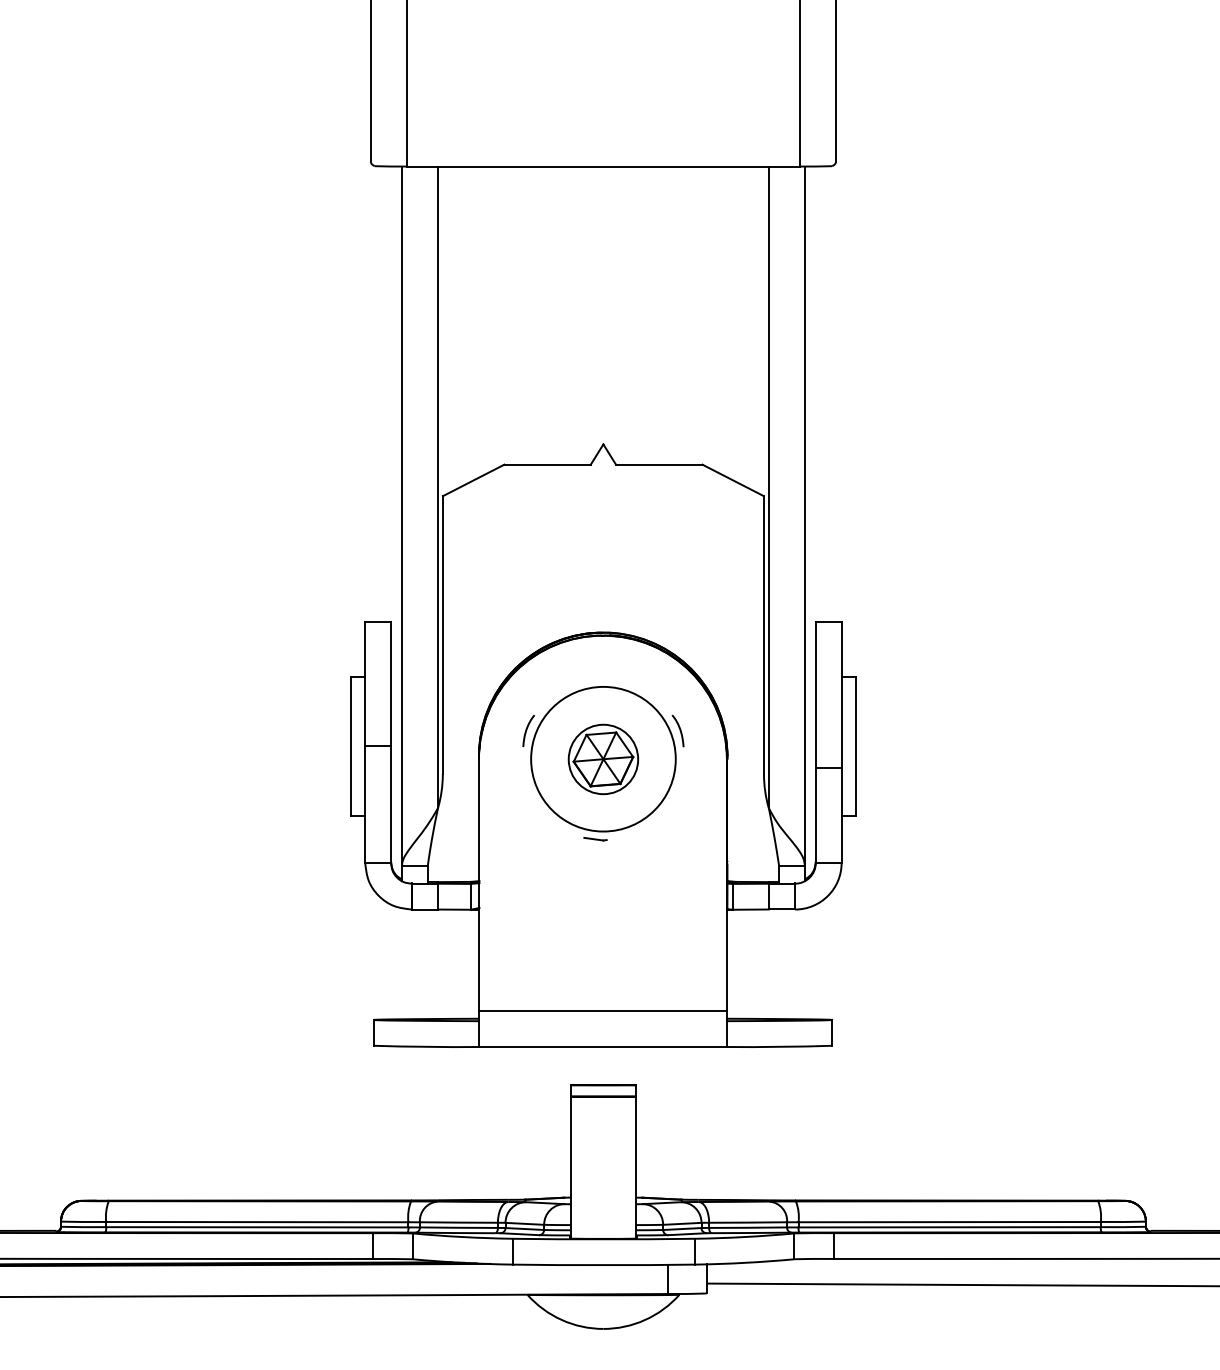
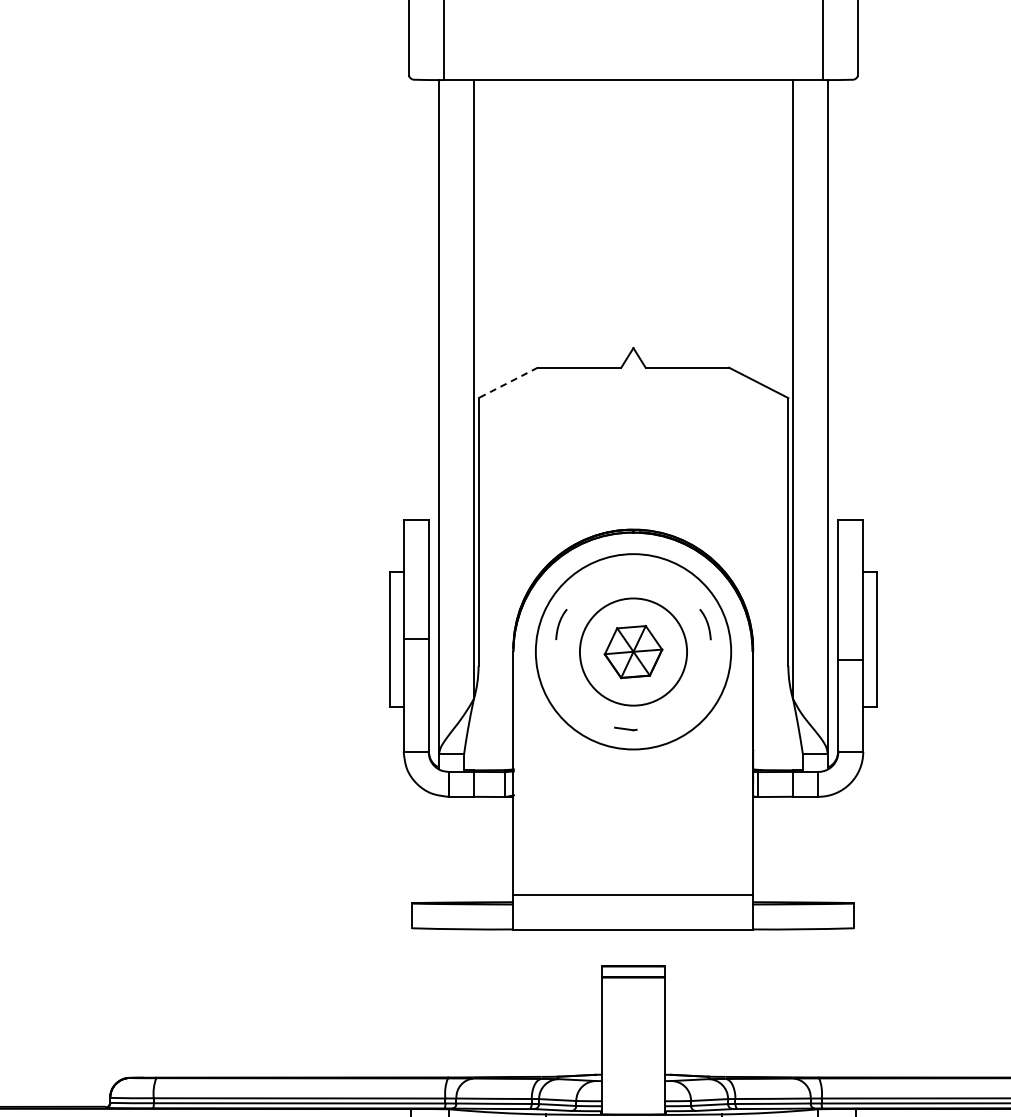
line: (473, 480) -> (508, 382), solid -> dashed
circle: (603, 758) -> (633, 651), size x1.4
circle: (603, 759) -> (633, 652), size x1.6

